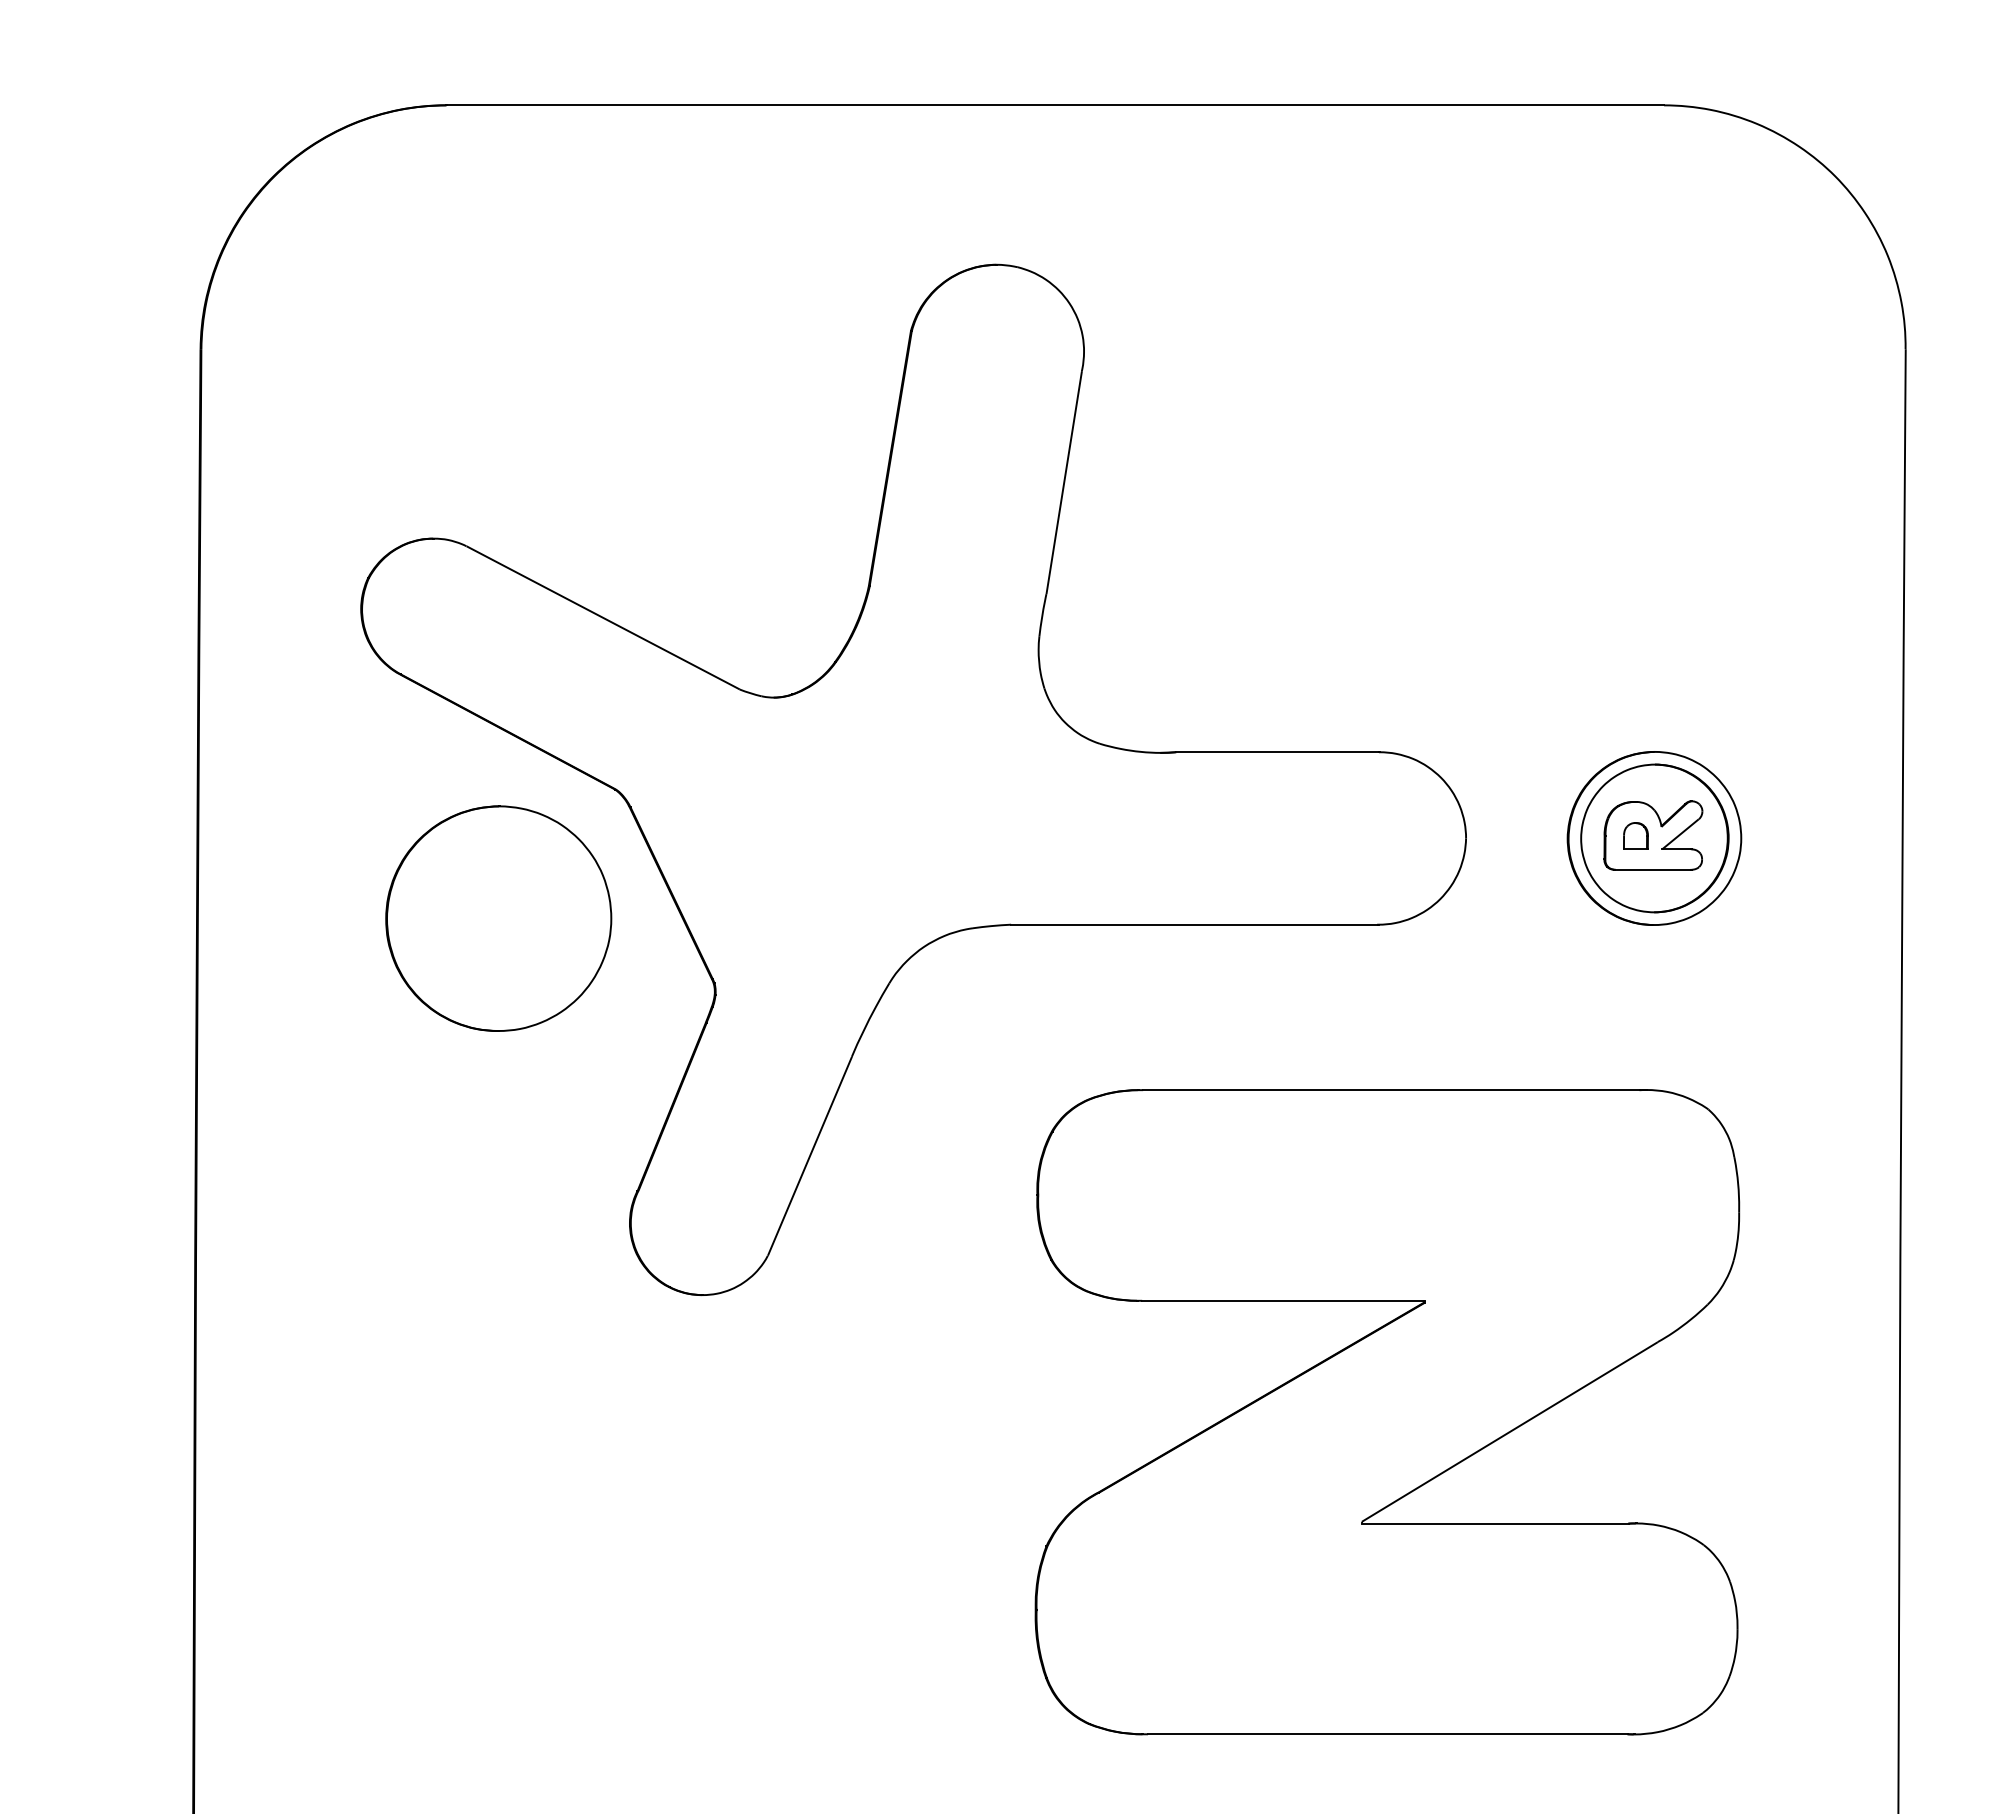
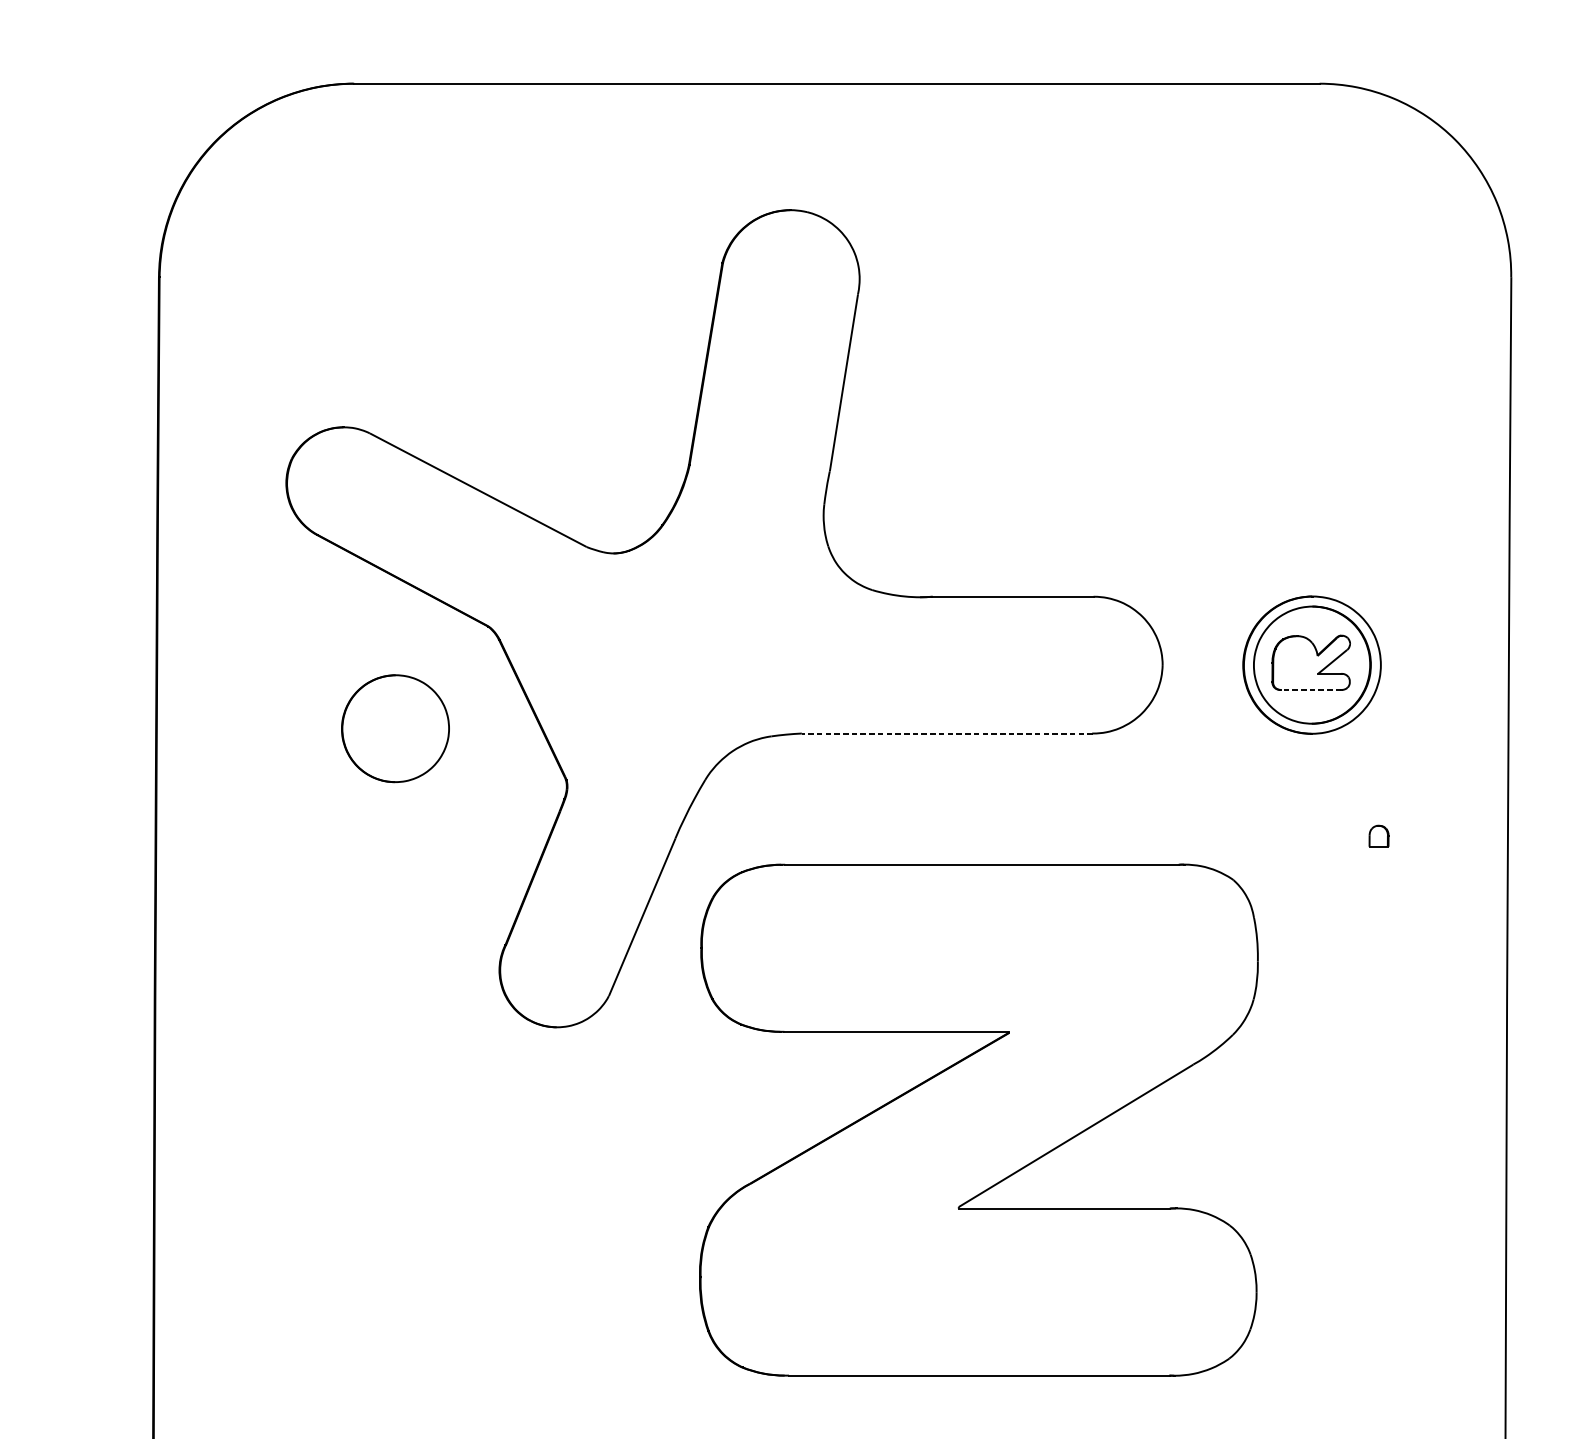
part: (1635, 835) -> (1378, 835), moved
line: (1653, 869) -> (1311, 689), solid -> dashed
part: (498, 918) -> (395, 728), size x0.6
line: (1194, 924) -> (947, 733), solid -> dashed
part: (1387, 1412) -> (978, 1120), moved

